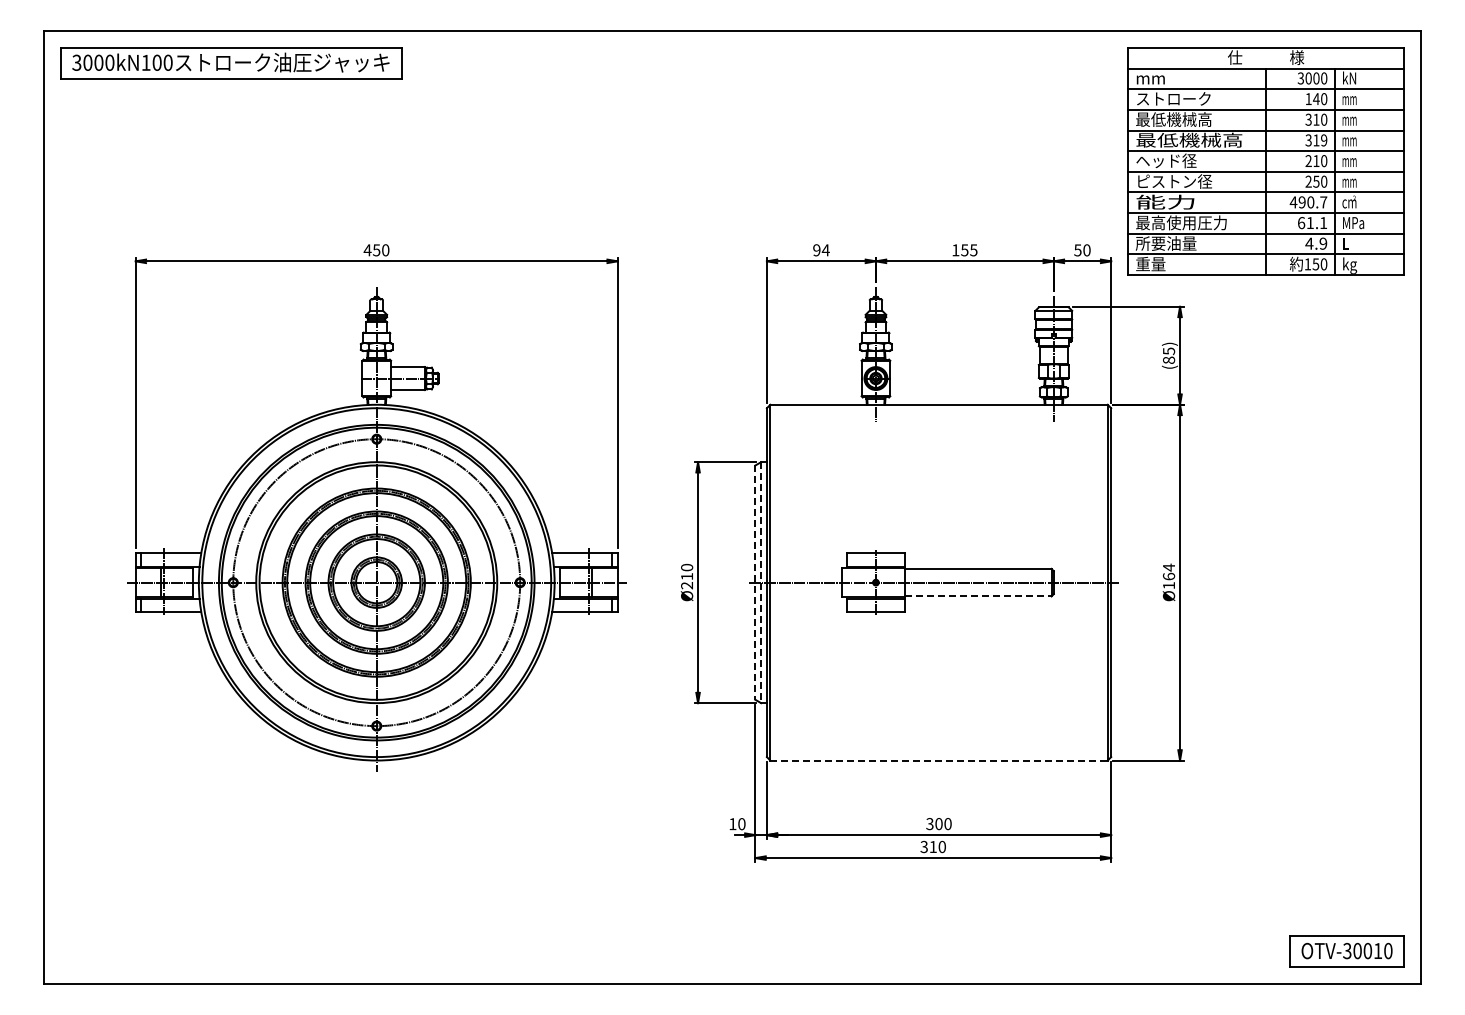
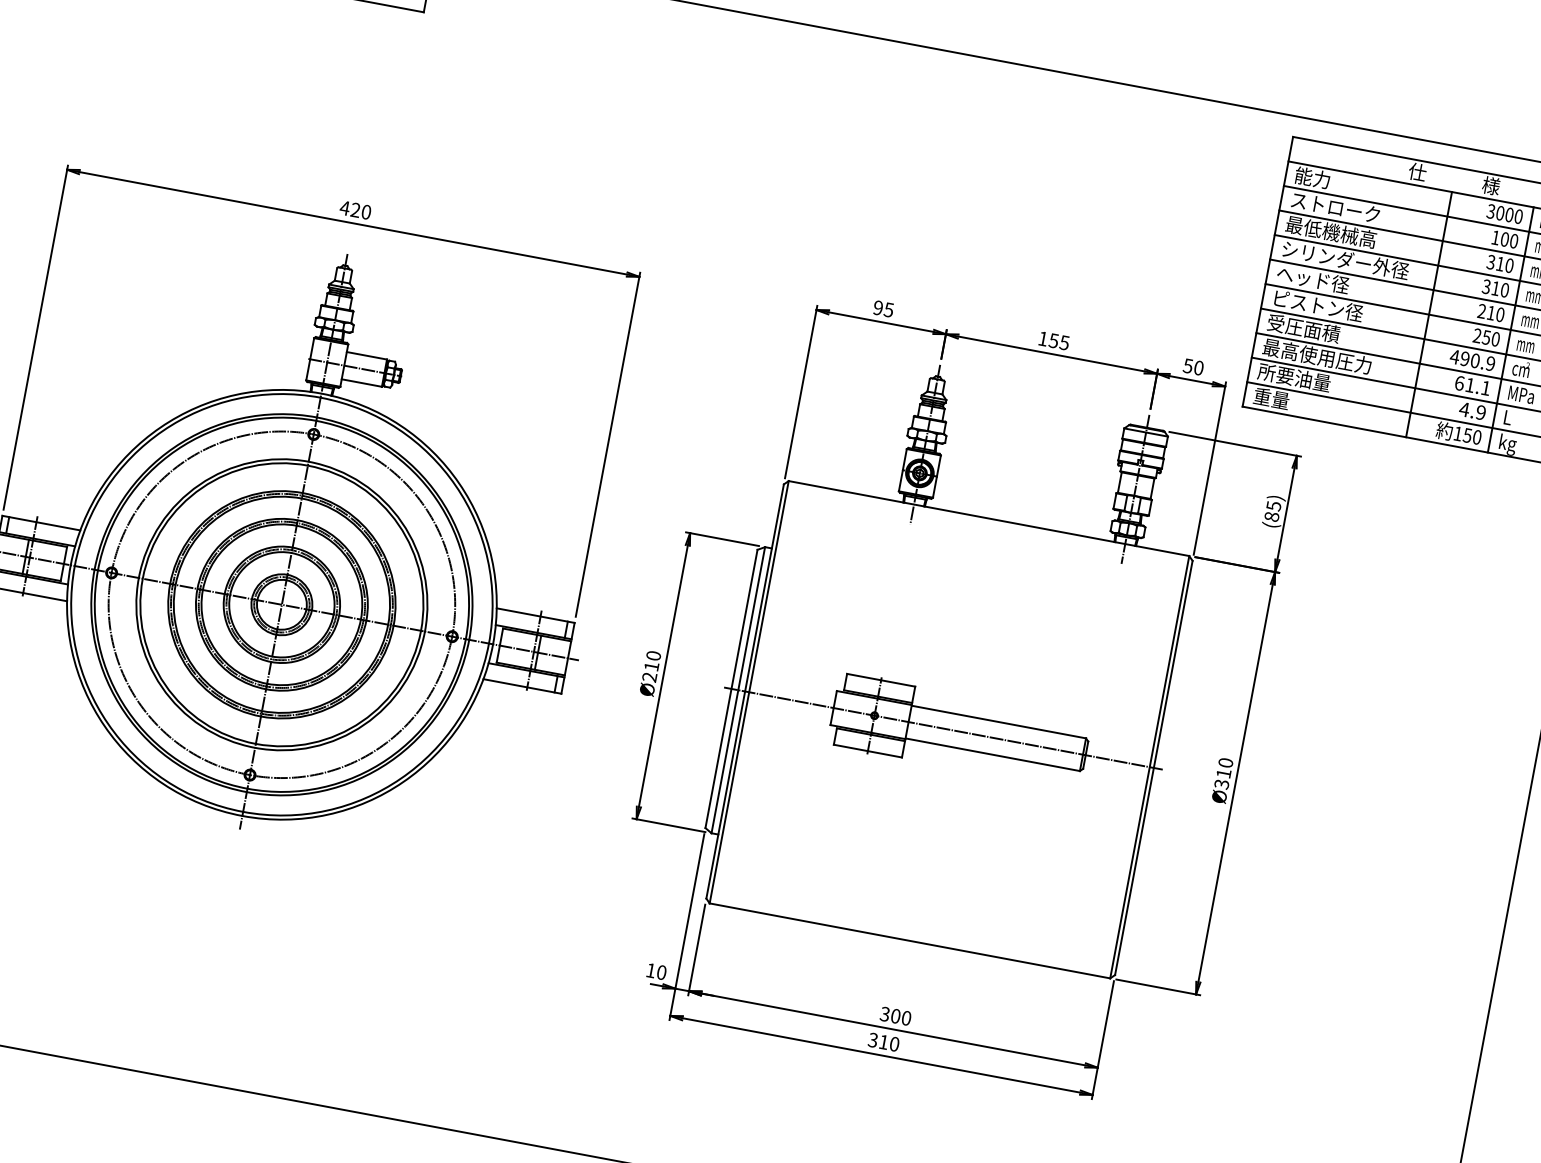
text: (1150, 77) -> (1312, 176), mm -> 能力
text: (1316, 99) -> (1504, 239), 140 -> 100
text: (1189, 139) -> (1345, 259), 最低機械高 -> シリンダー外径
text: (1324, 140) -> (1505, 290), 319 -> 310
text: (1166, 201) -> (1304, 327), 能力 -> 受圧面積
text: (1323, 202) -> (1490, 363), 490.7 -> 490.9
text: (376, 250) -> (355, 210), 450 -> 420
text: (825, 250) -> (888, 310), 94 -> 95
text: (1168, 576) -> (1223, 773), Ø164 -> Ø310
line: (755, 583) -> (731, 689), dashed -> solid
line: (761, 583) -> (738, 691), dashed -> solid
line: (978, 596) -> (993, 754), dashed -> solid
line: (939, 760) -> (910, 940), dashed -> solid

